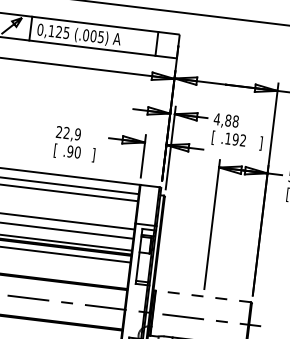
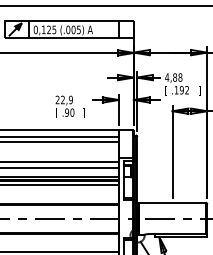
line: (203, 295) -> (172, 202), dashed -> solid

